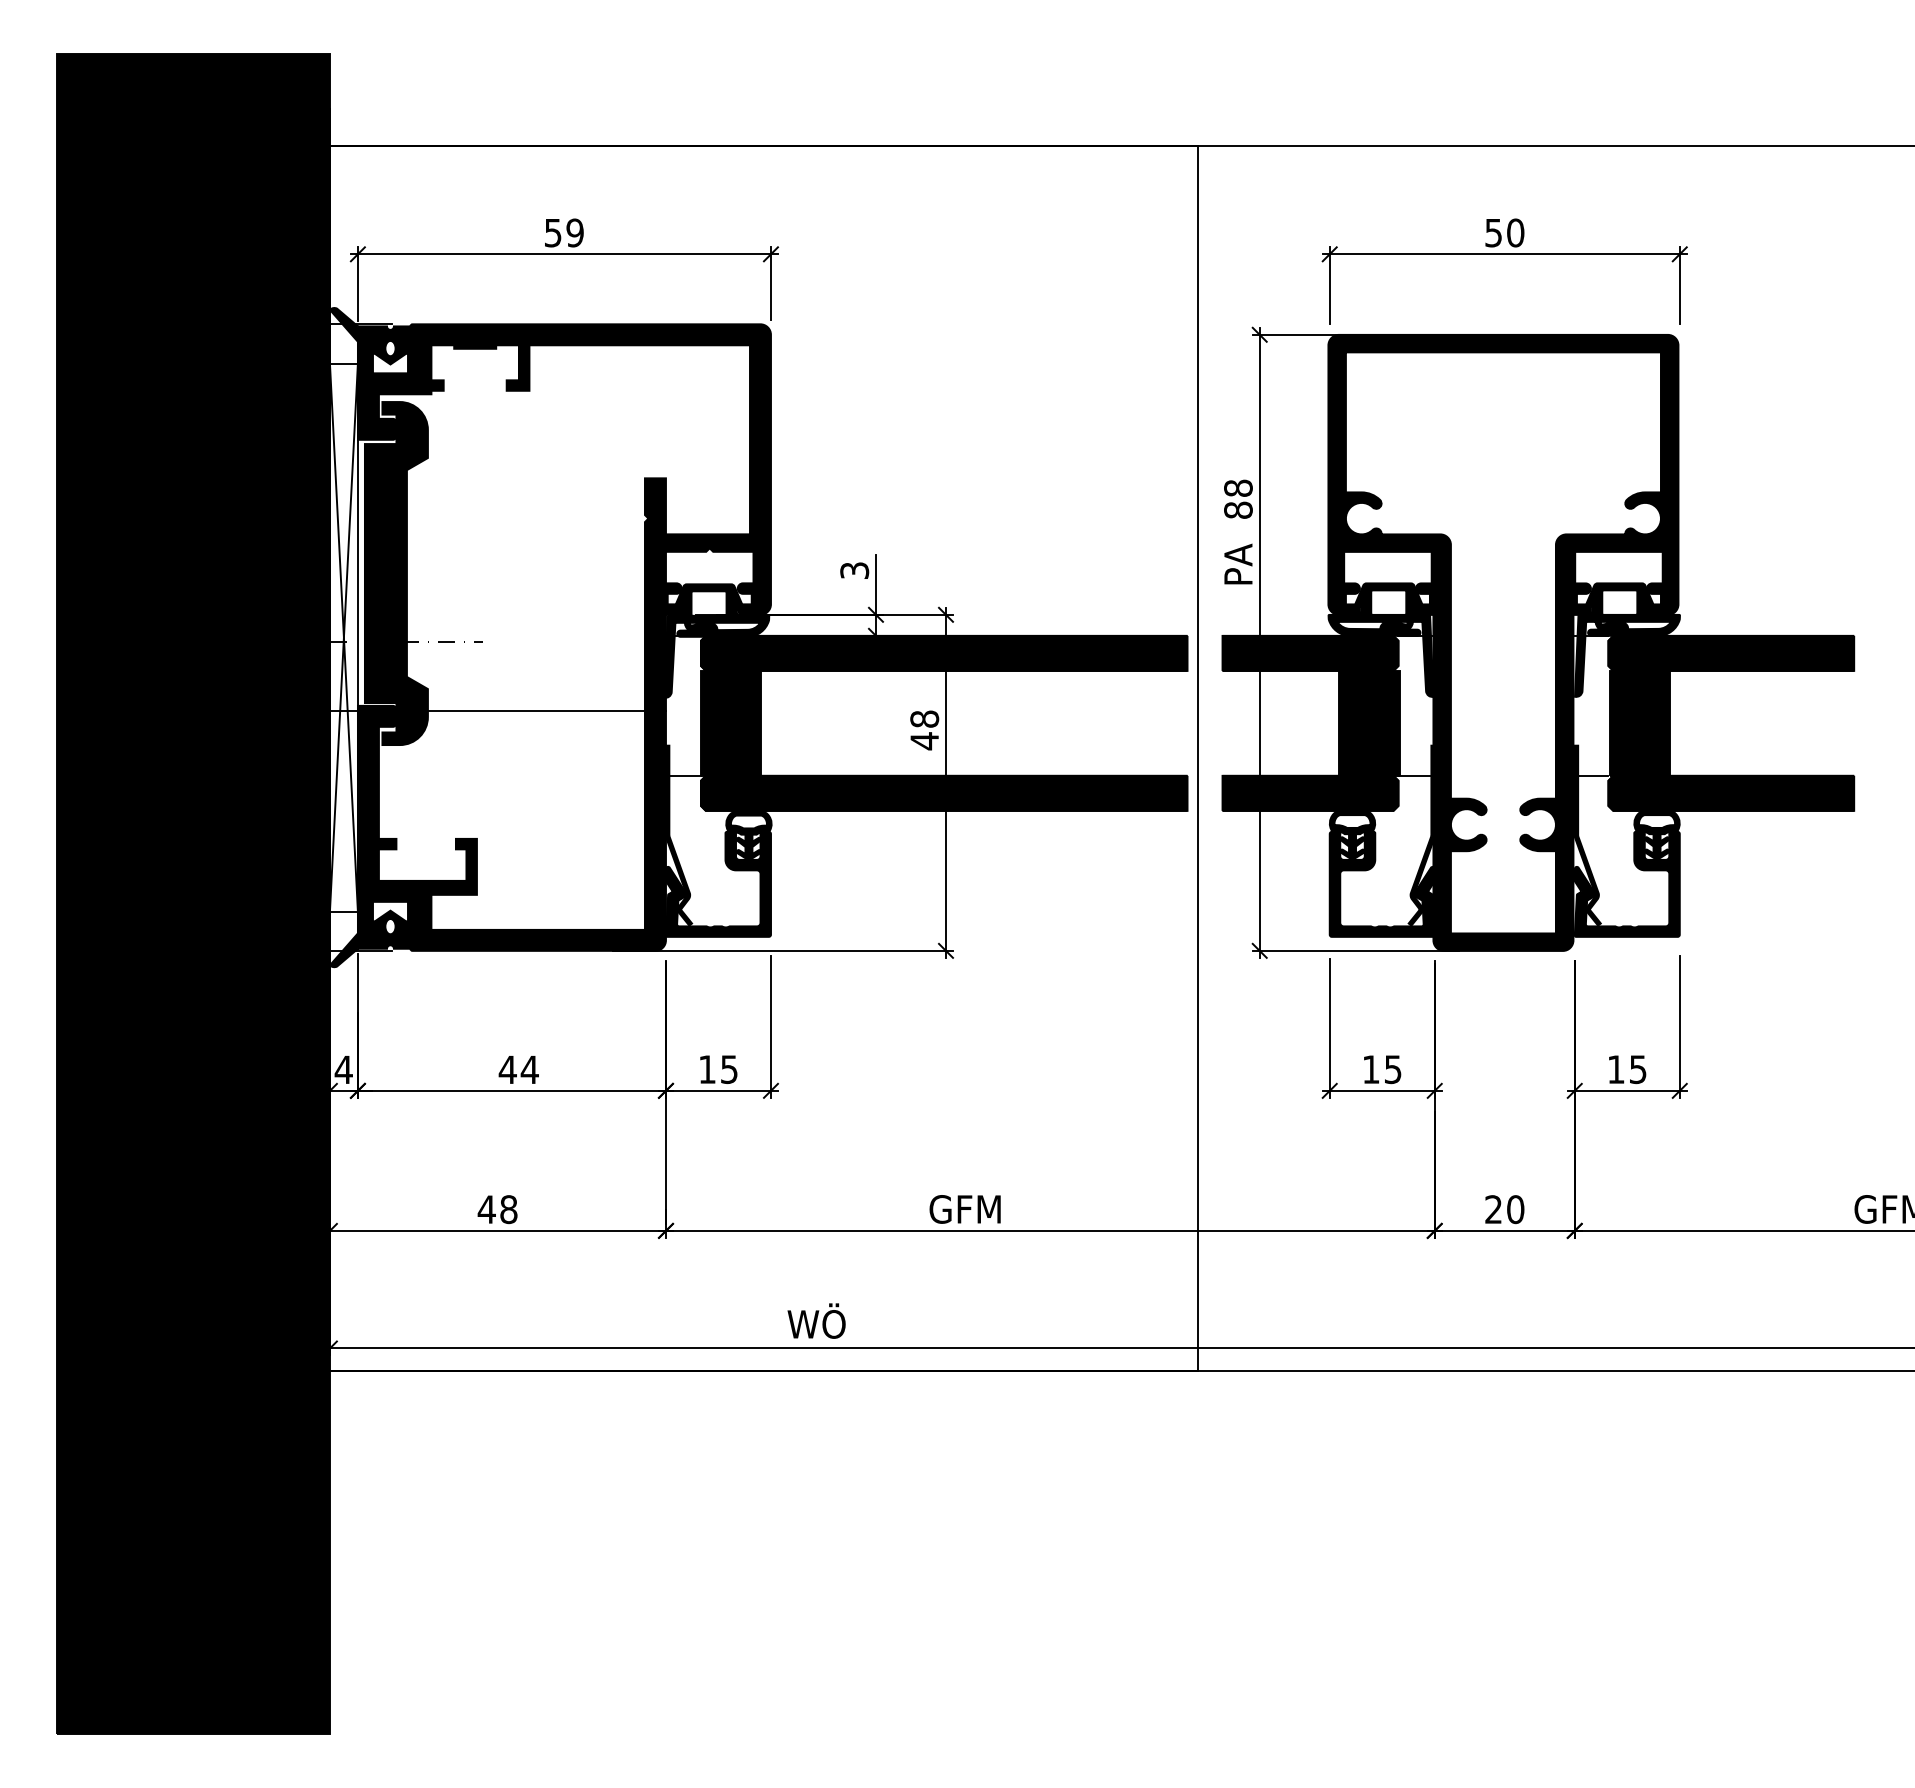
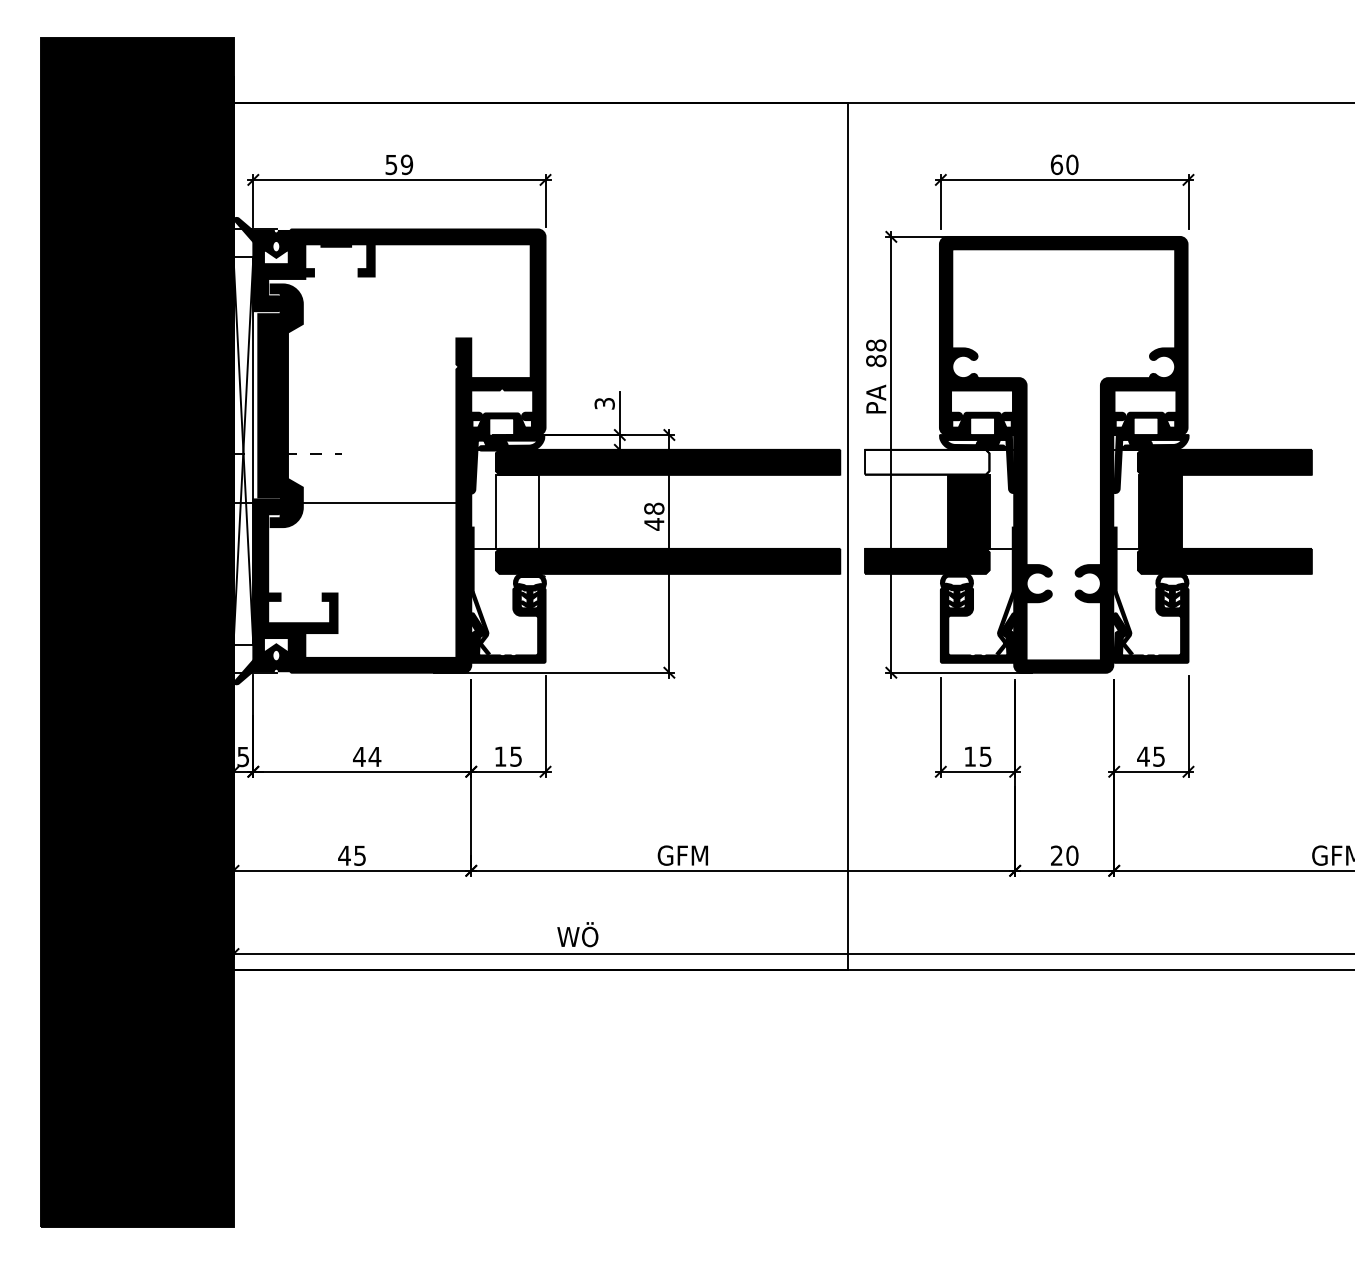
text: (1493, 232) -> (1056, 164), 50 -> 60
fill: (1310, 652) -> (927, 461), removed
fill: (731, 722) -> (517, 511), removed
text: (1616, 1069) -> (1143, 756), 15 -> 45
text: (342, 1070) -> (242, 757), 4 -> 5
text: (509, 1209) -> (360, 855), 48 -> 45

